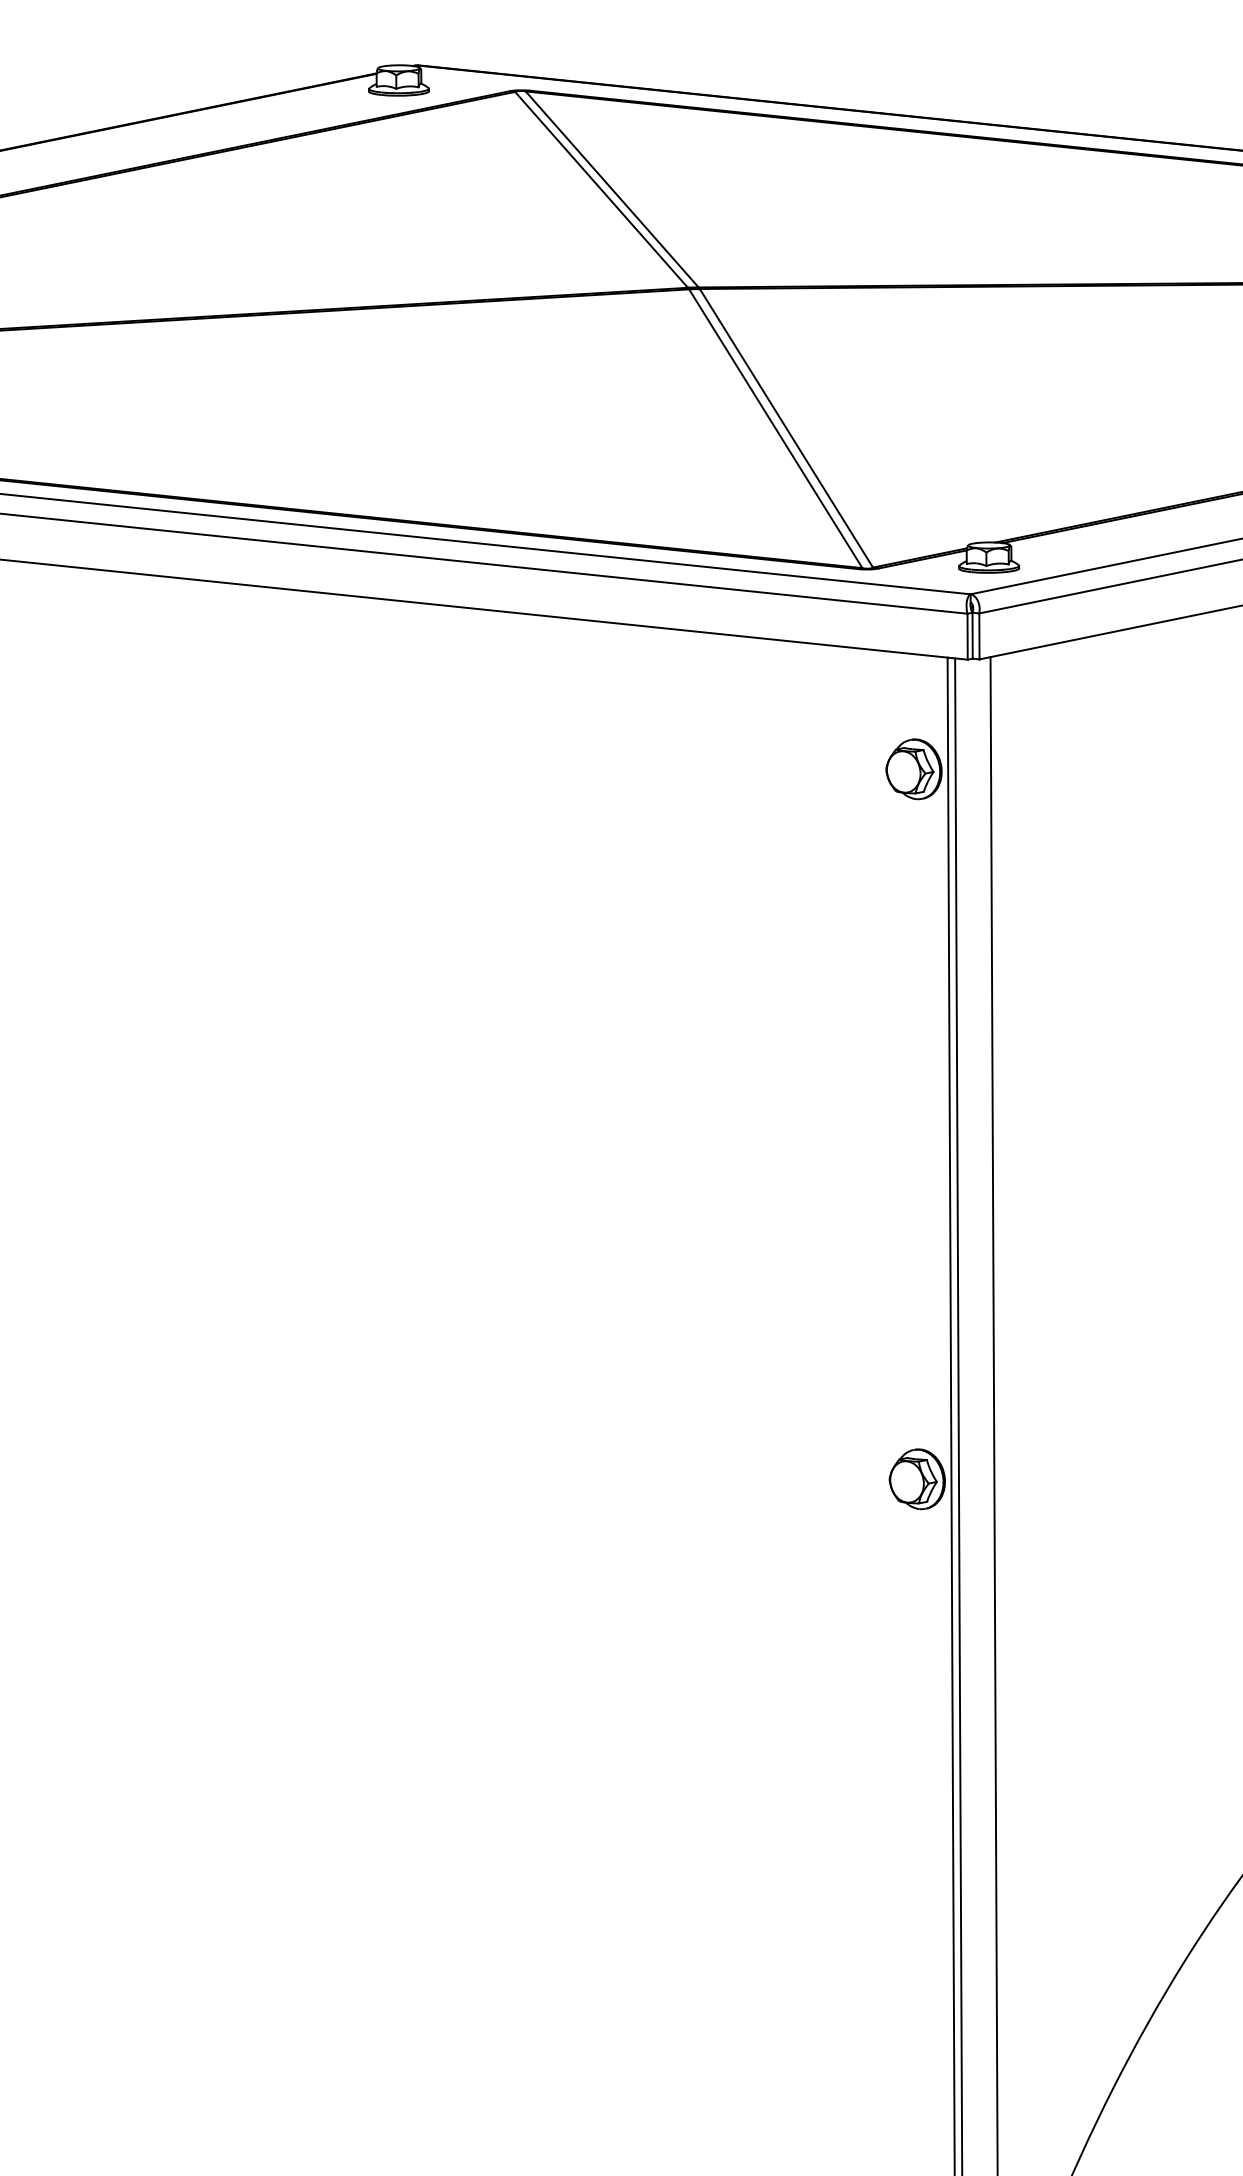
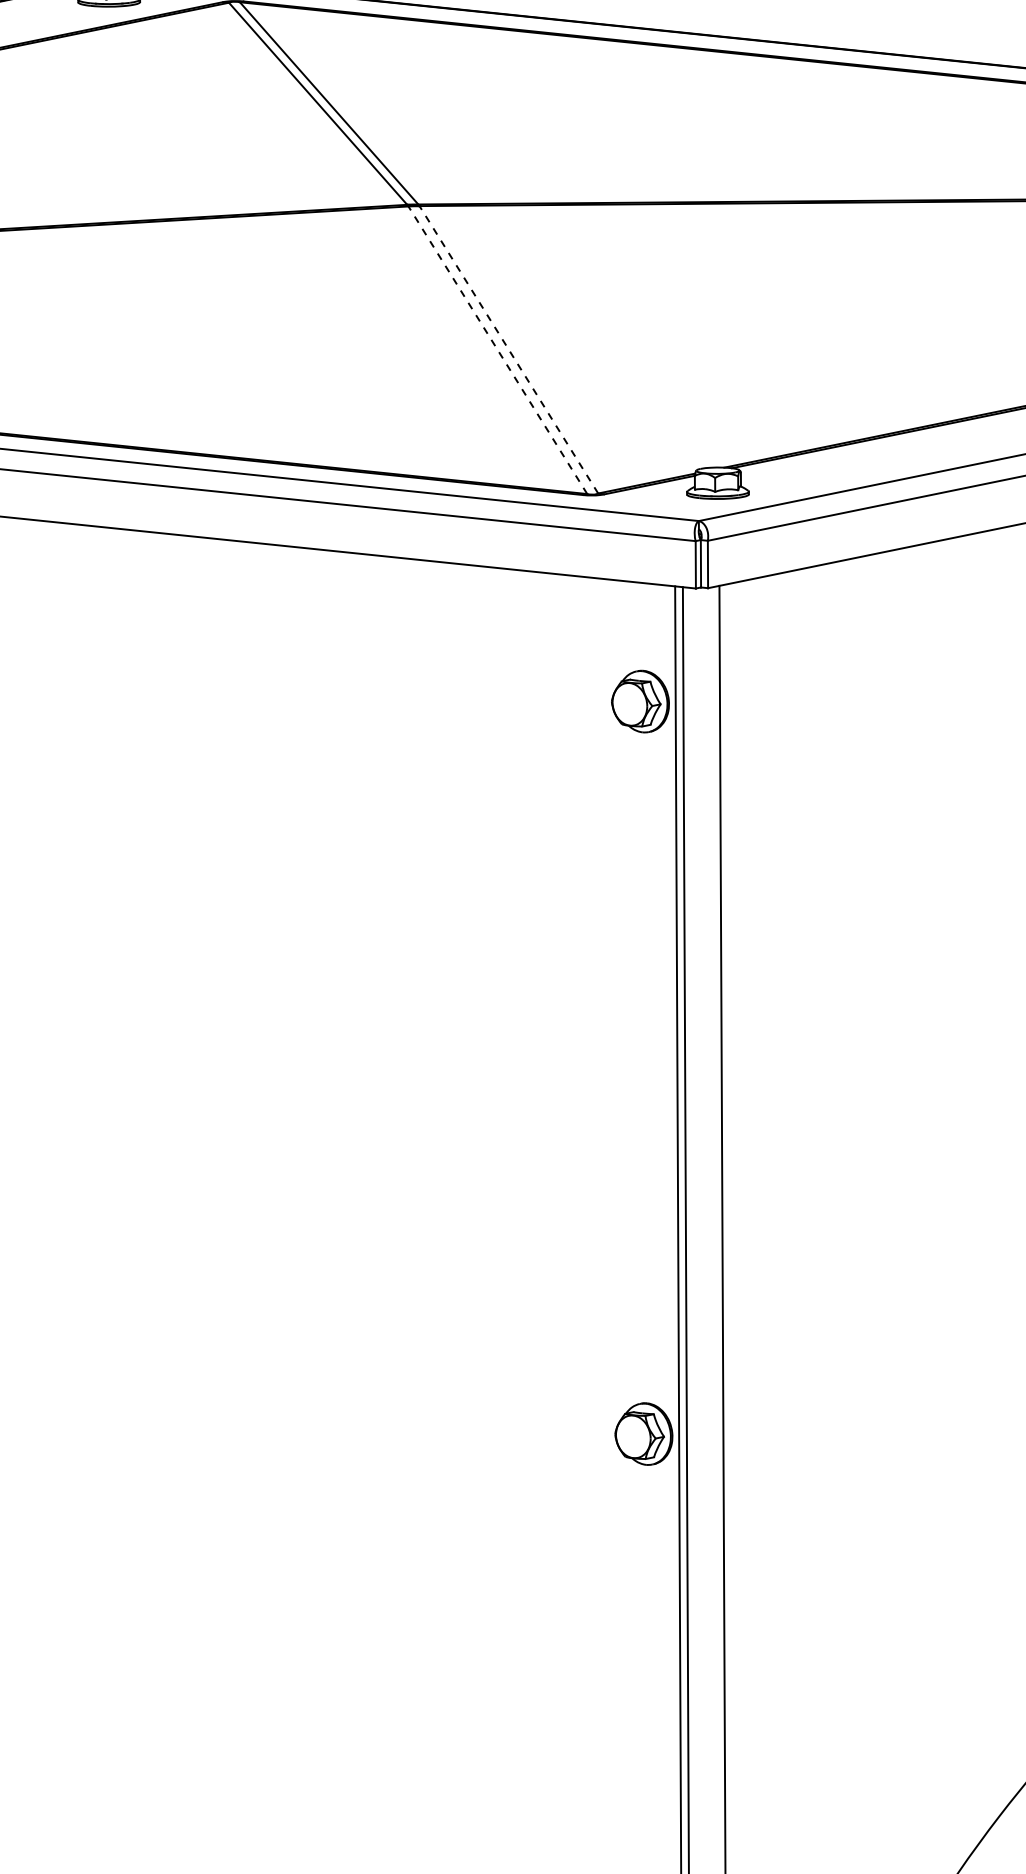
line: (775, 428) -> (497, 349), solid -> dashed
line: (786, 428) -> (508, 349), solid -> dashed

